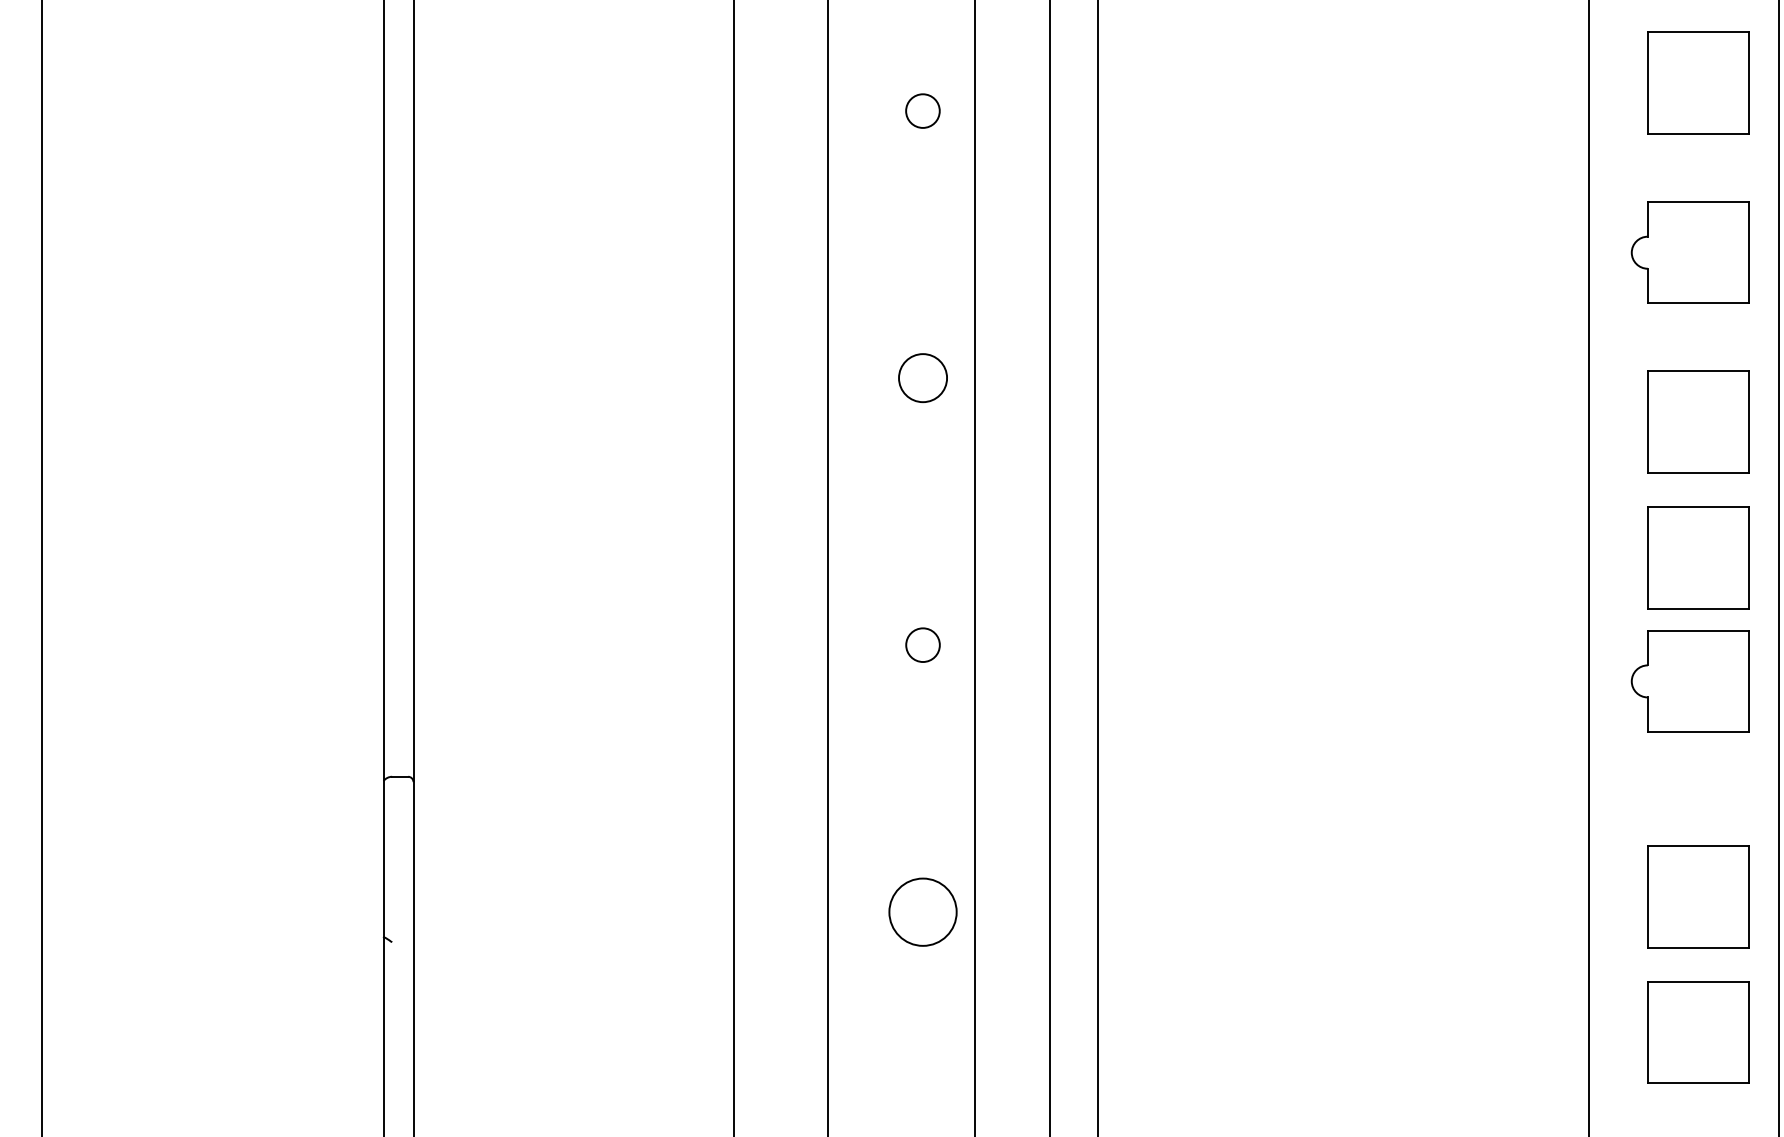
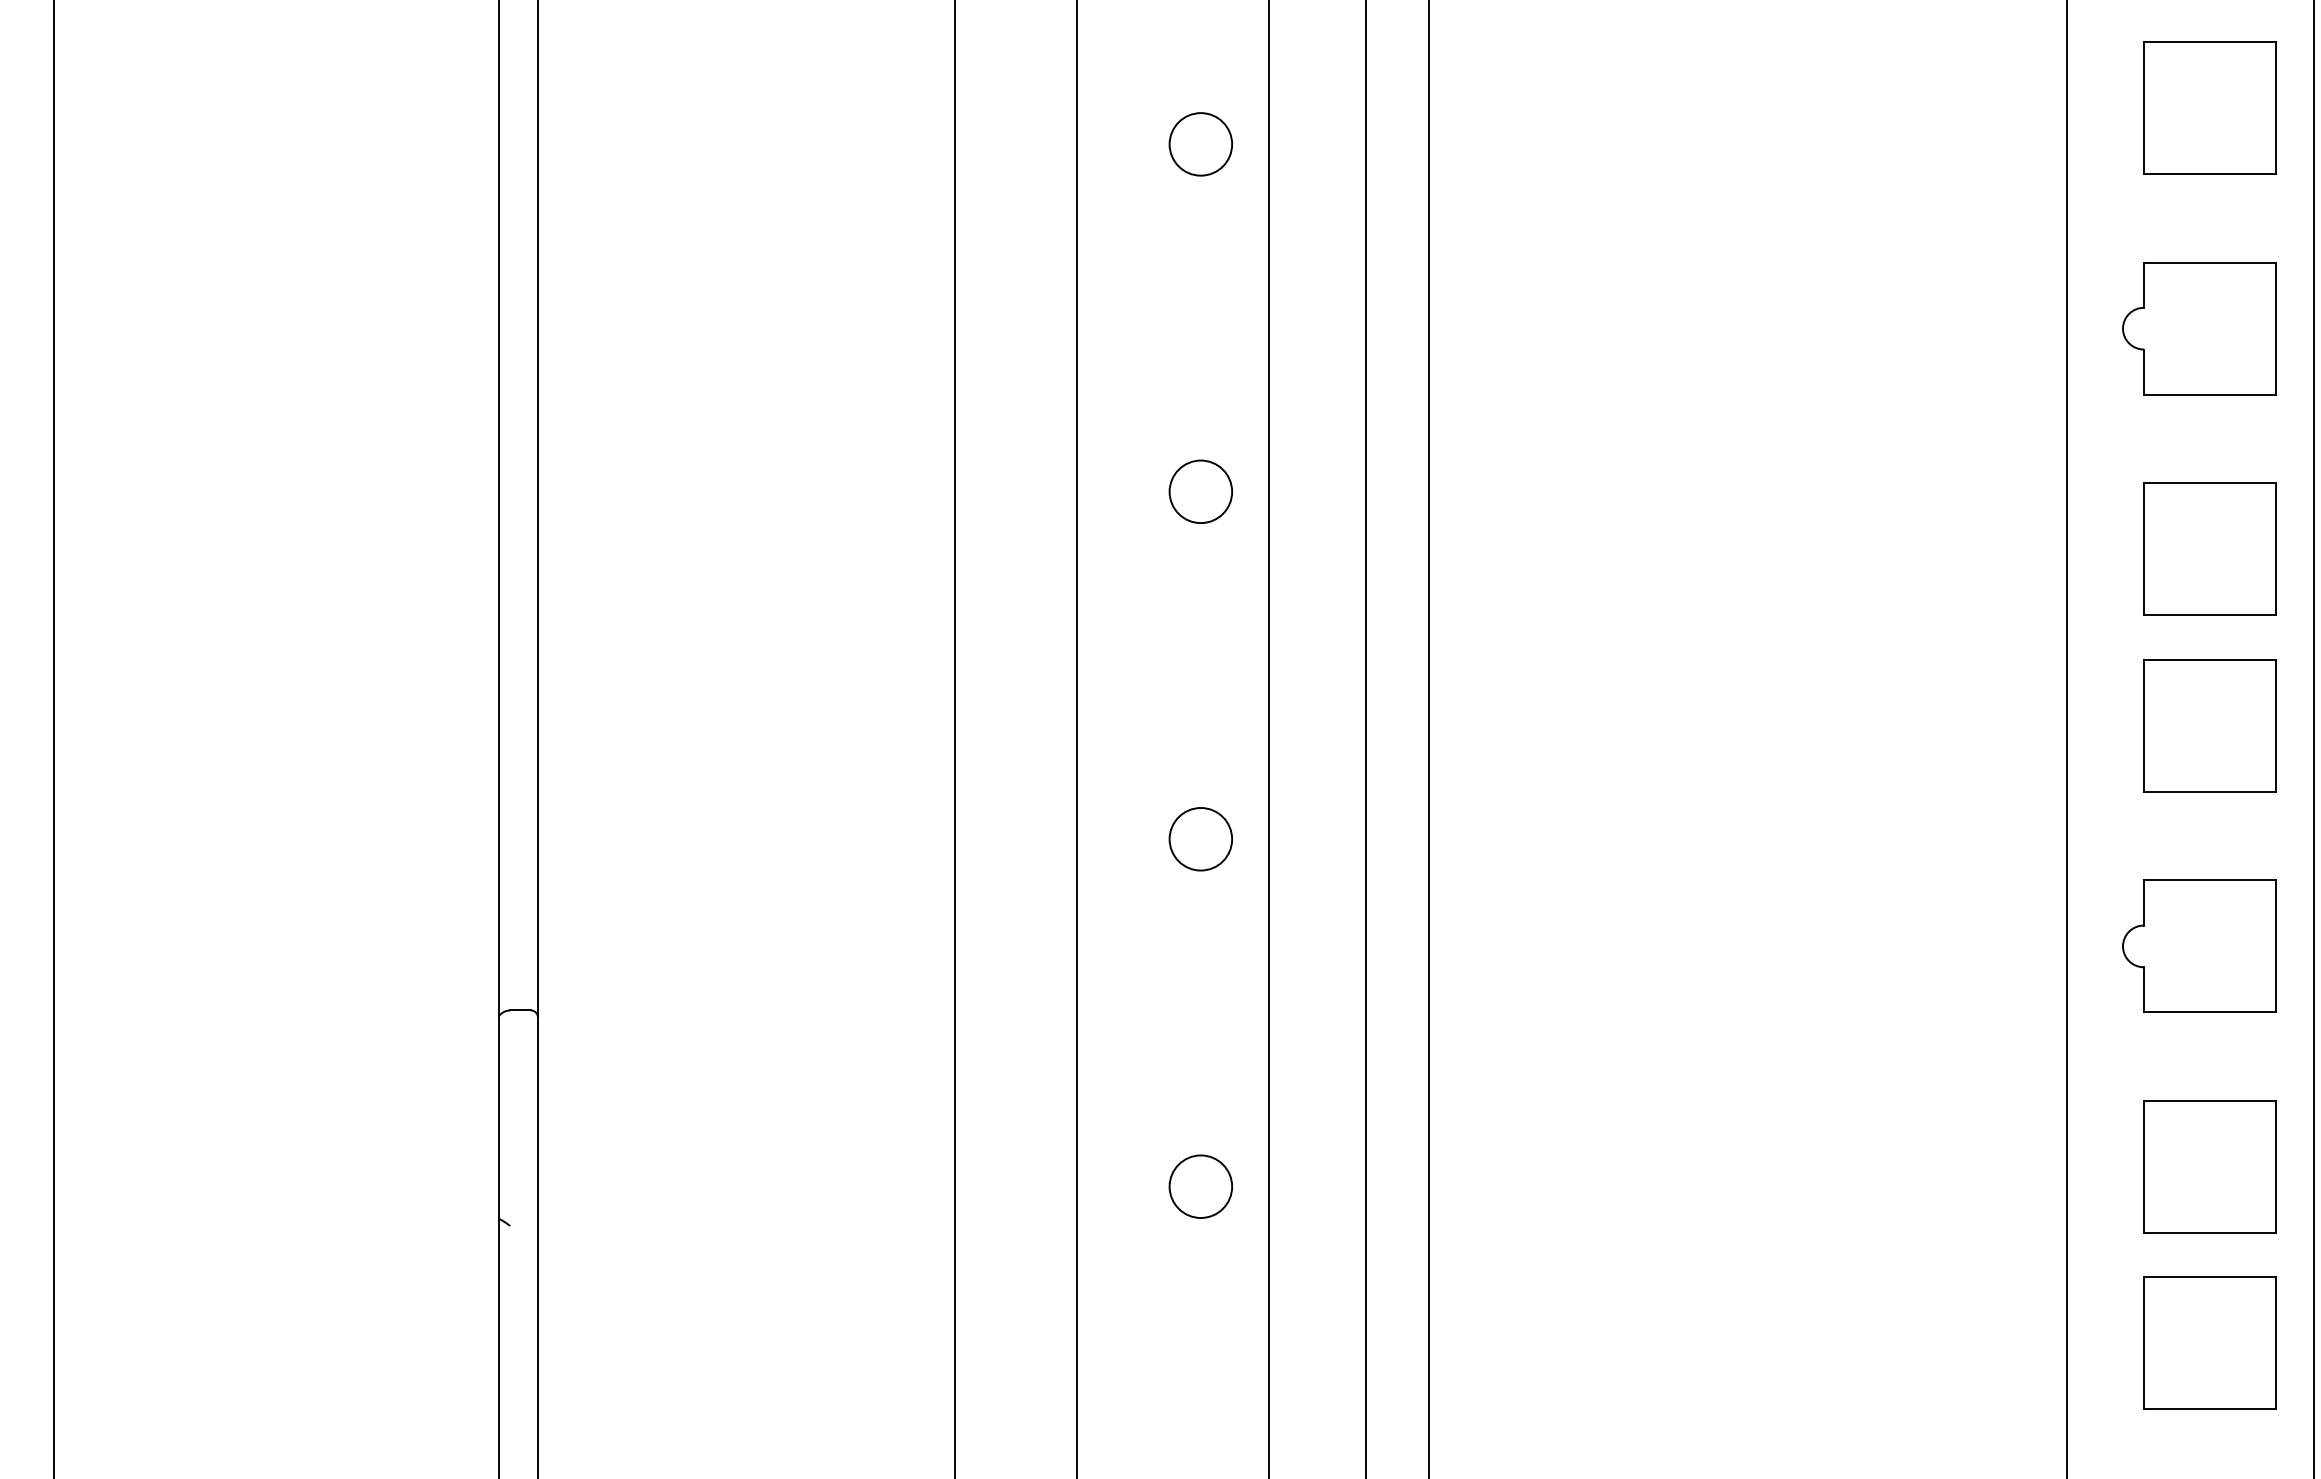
circle: (922, 111) -> (1200, 144), size x1.43
circle: (922, 645) -> (1200, 839), size x1.43
part: (1690, 680) -> (2199, 945), moved
circle: (922, 912) -> (1200, 1186), size x0.71

